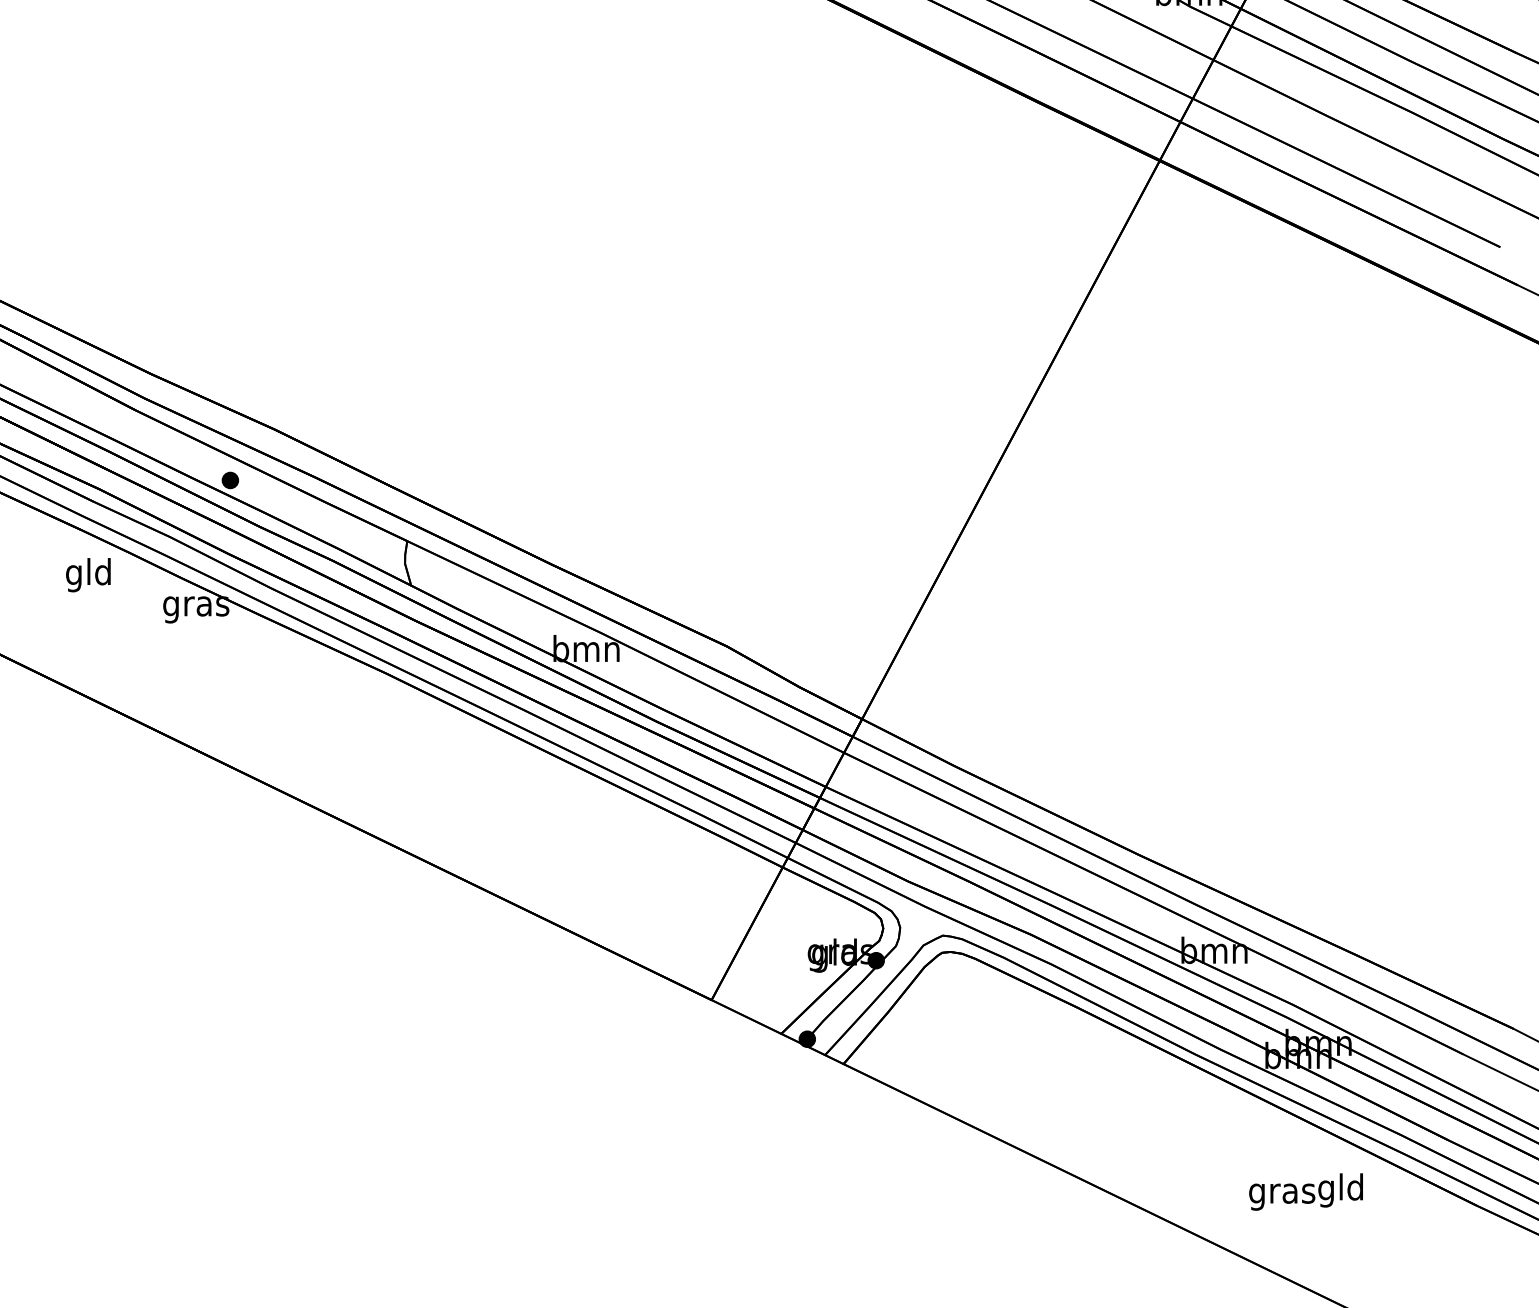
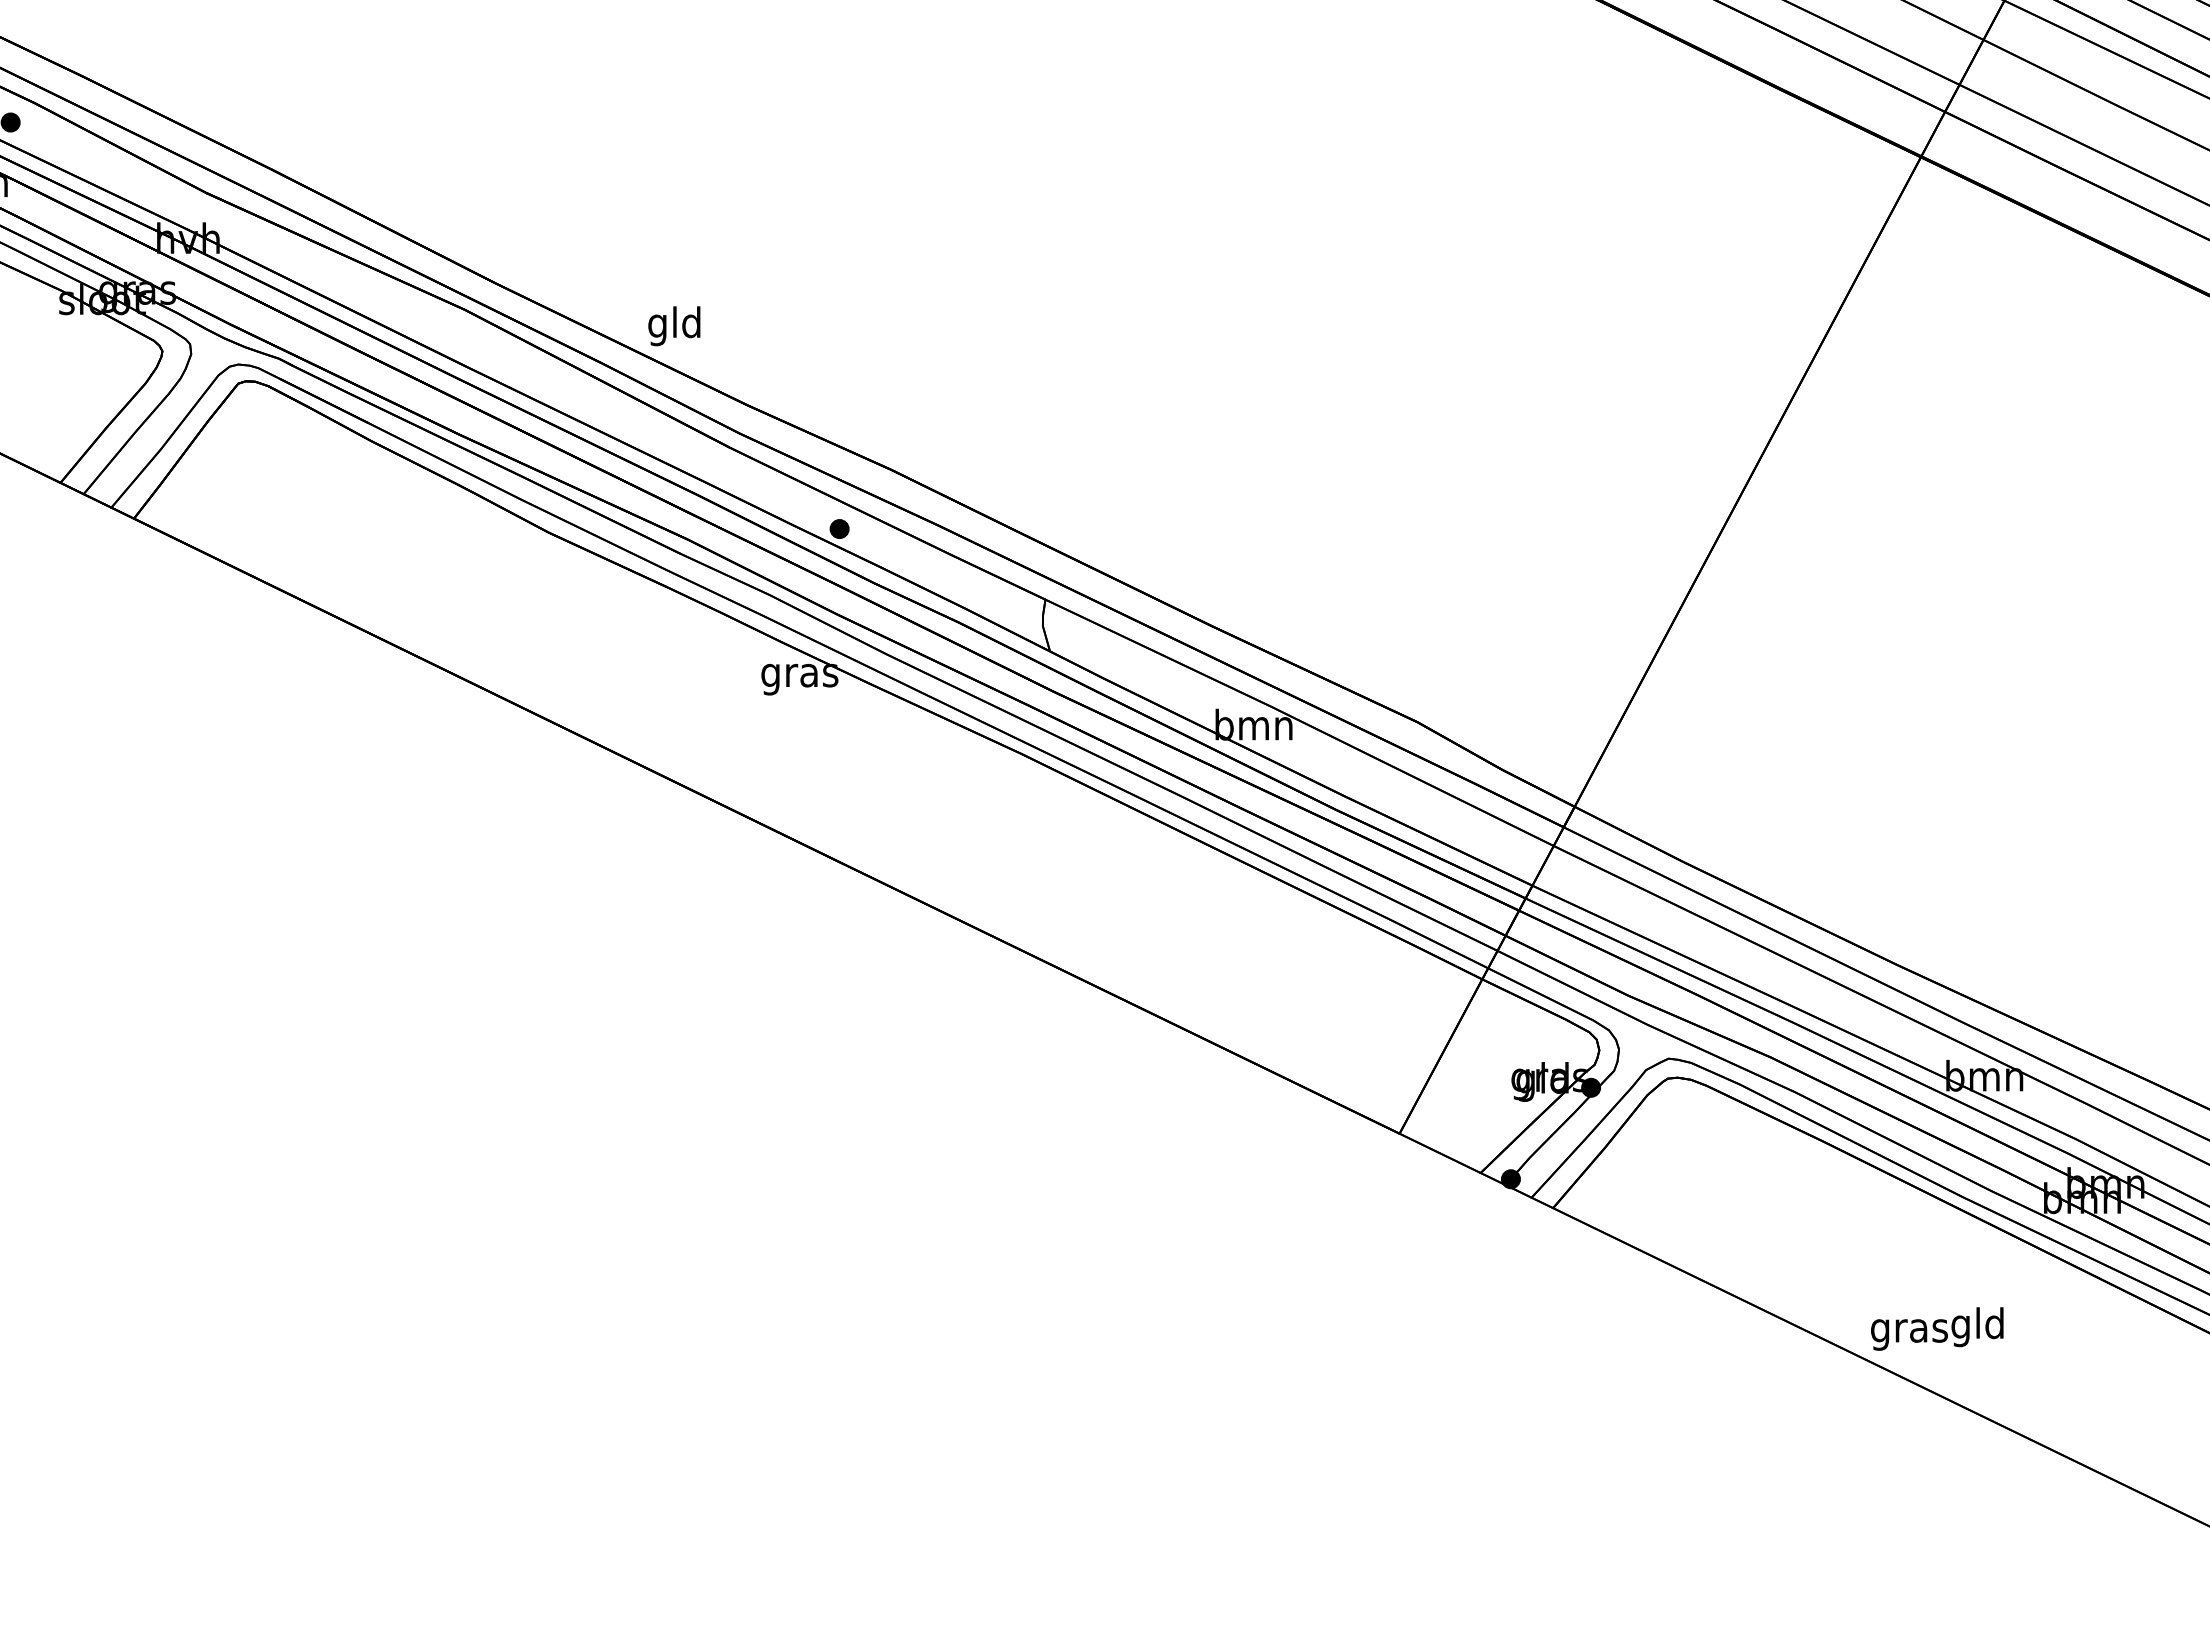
text: (88, 575) -> (674, 326), moved
text: (1306, 1191) -> (1937, 1328), moved

